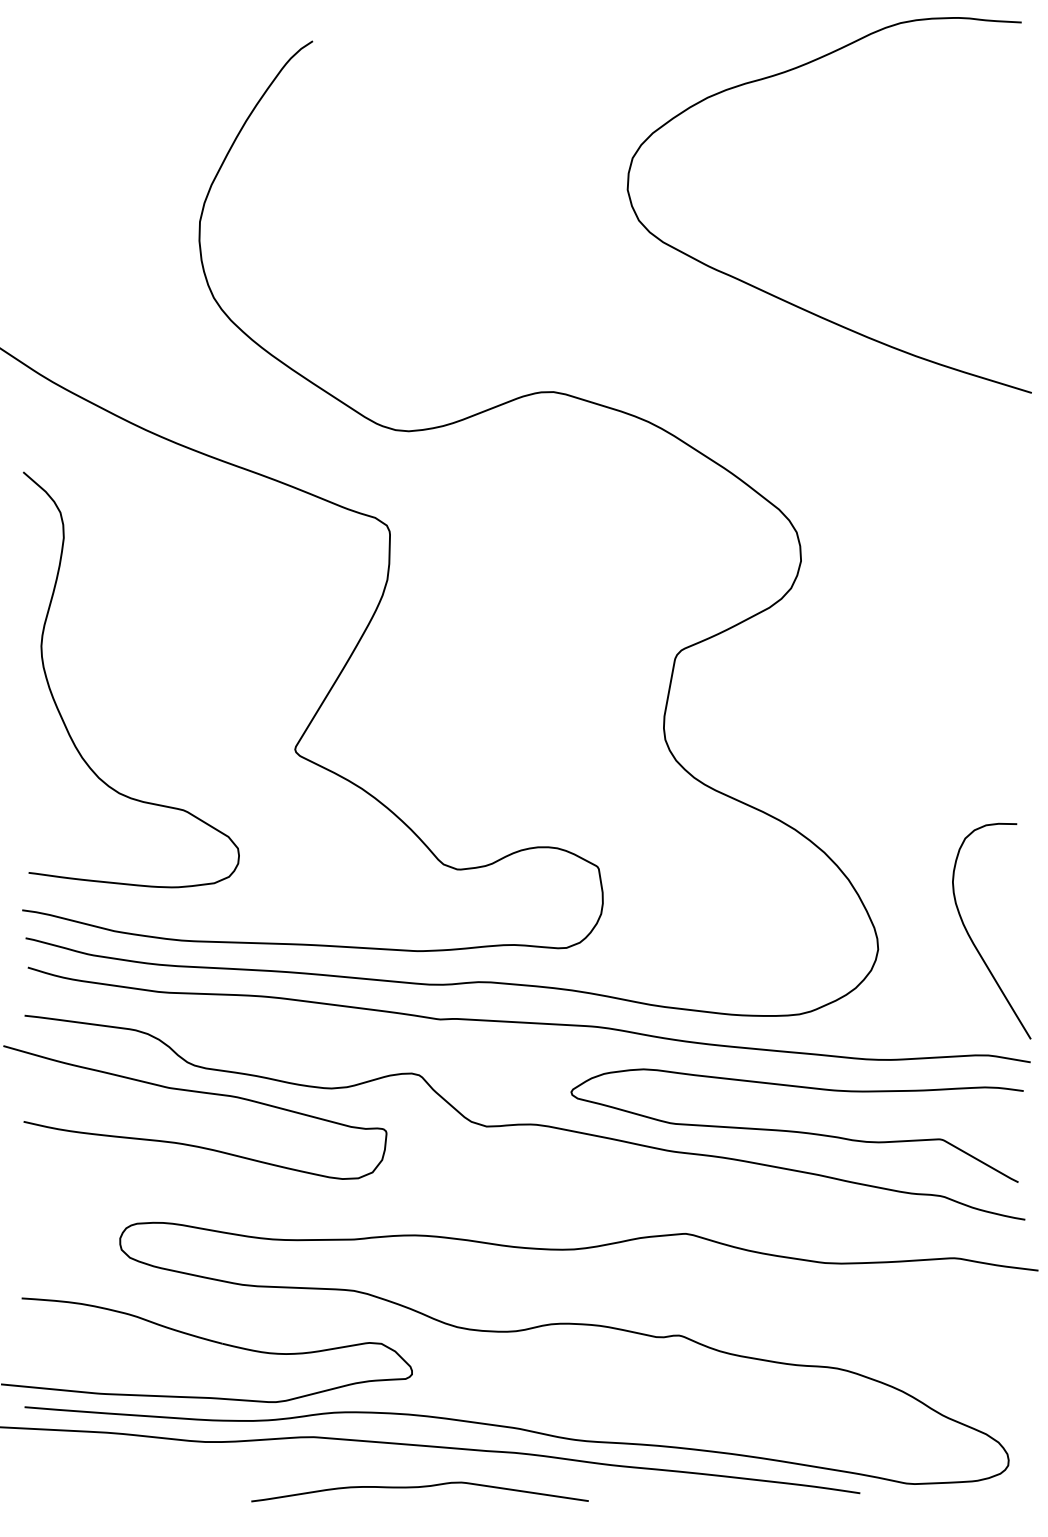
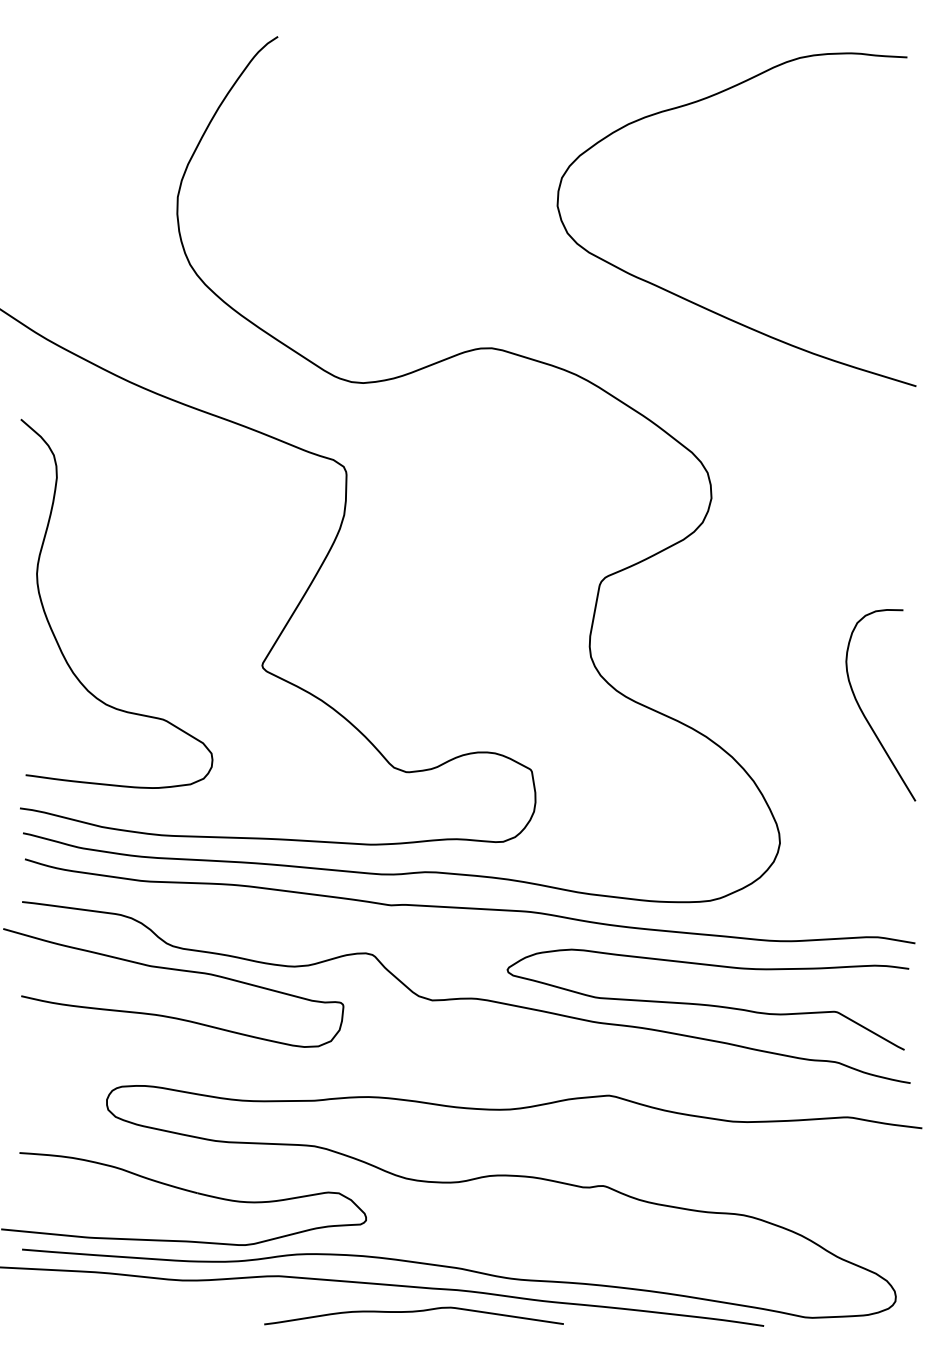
curve: (782, 298) -> (695, 302), moved
curve: (972, 939) -> (863, 712), moved
curve: (419, 1487) -> (413, 1312), moved

